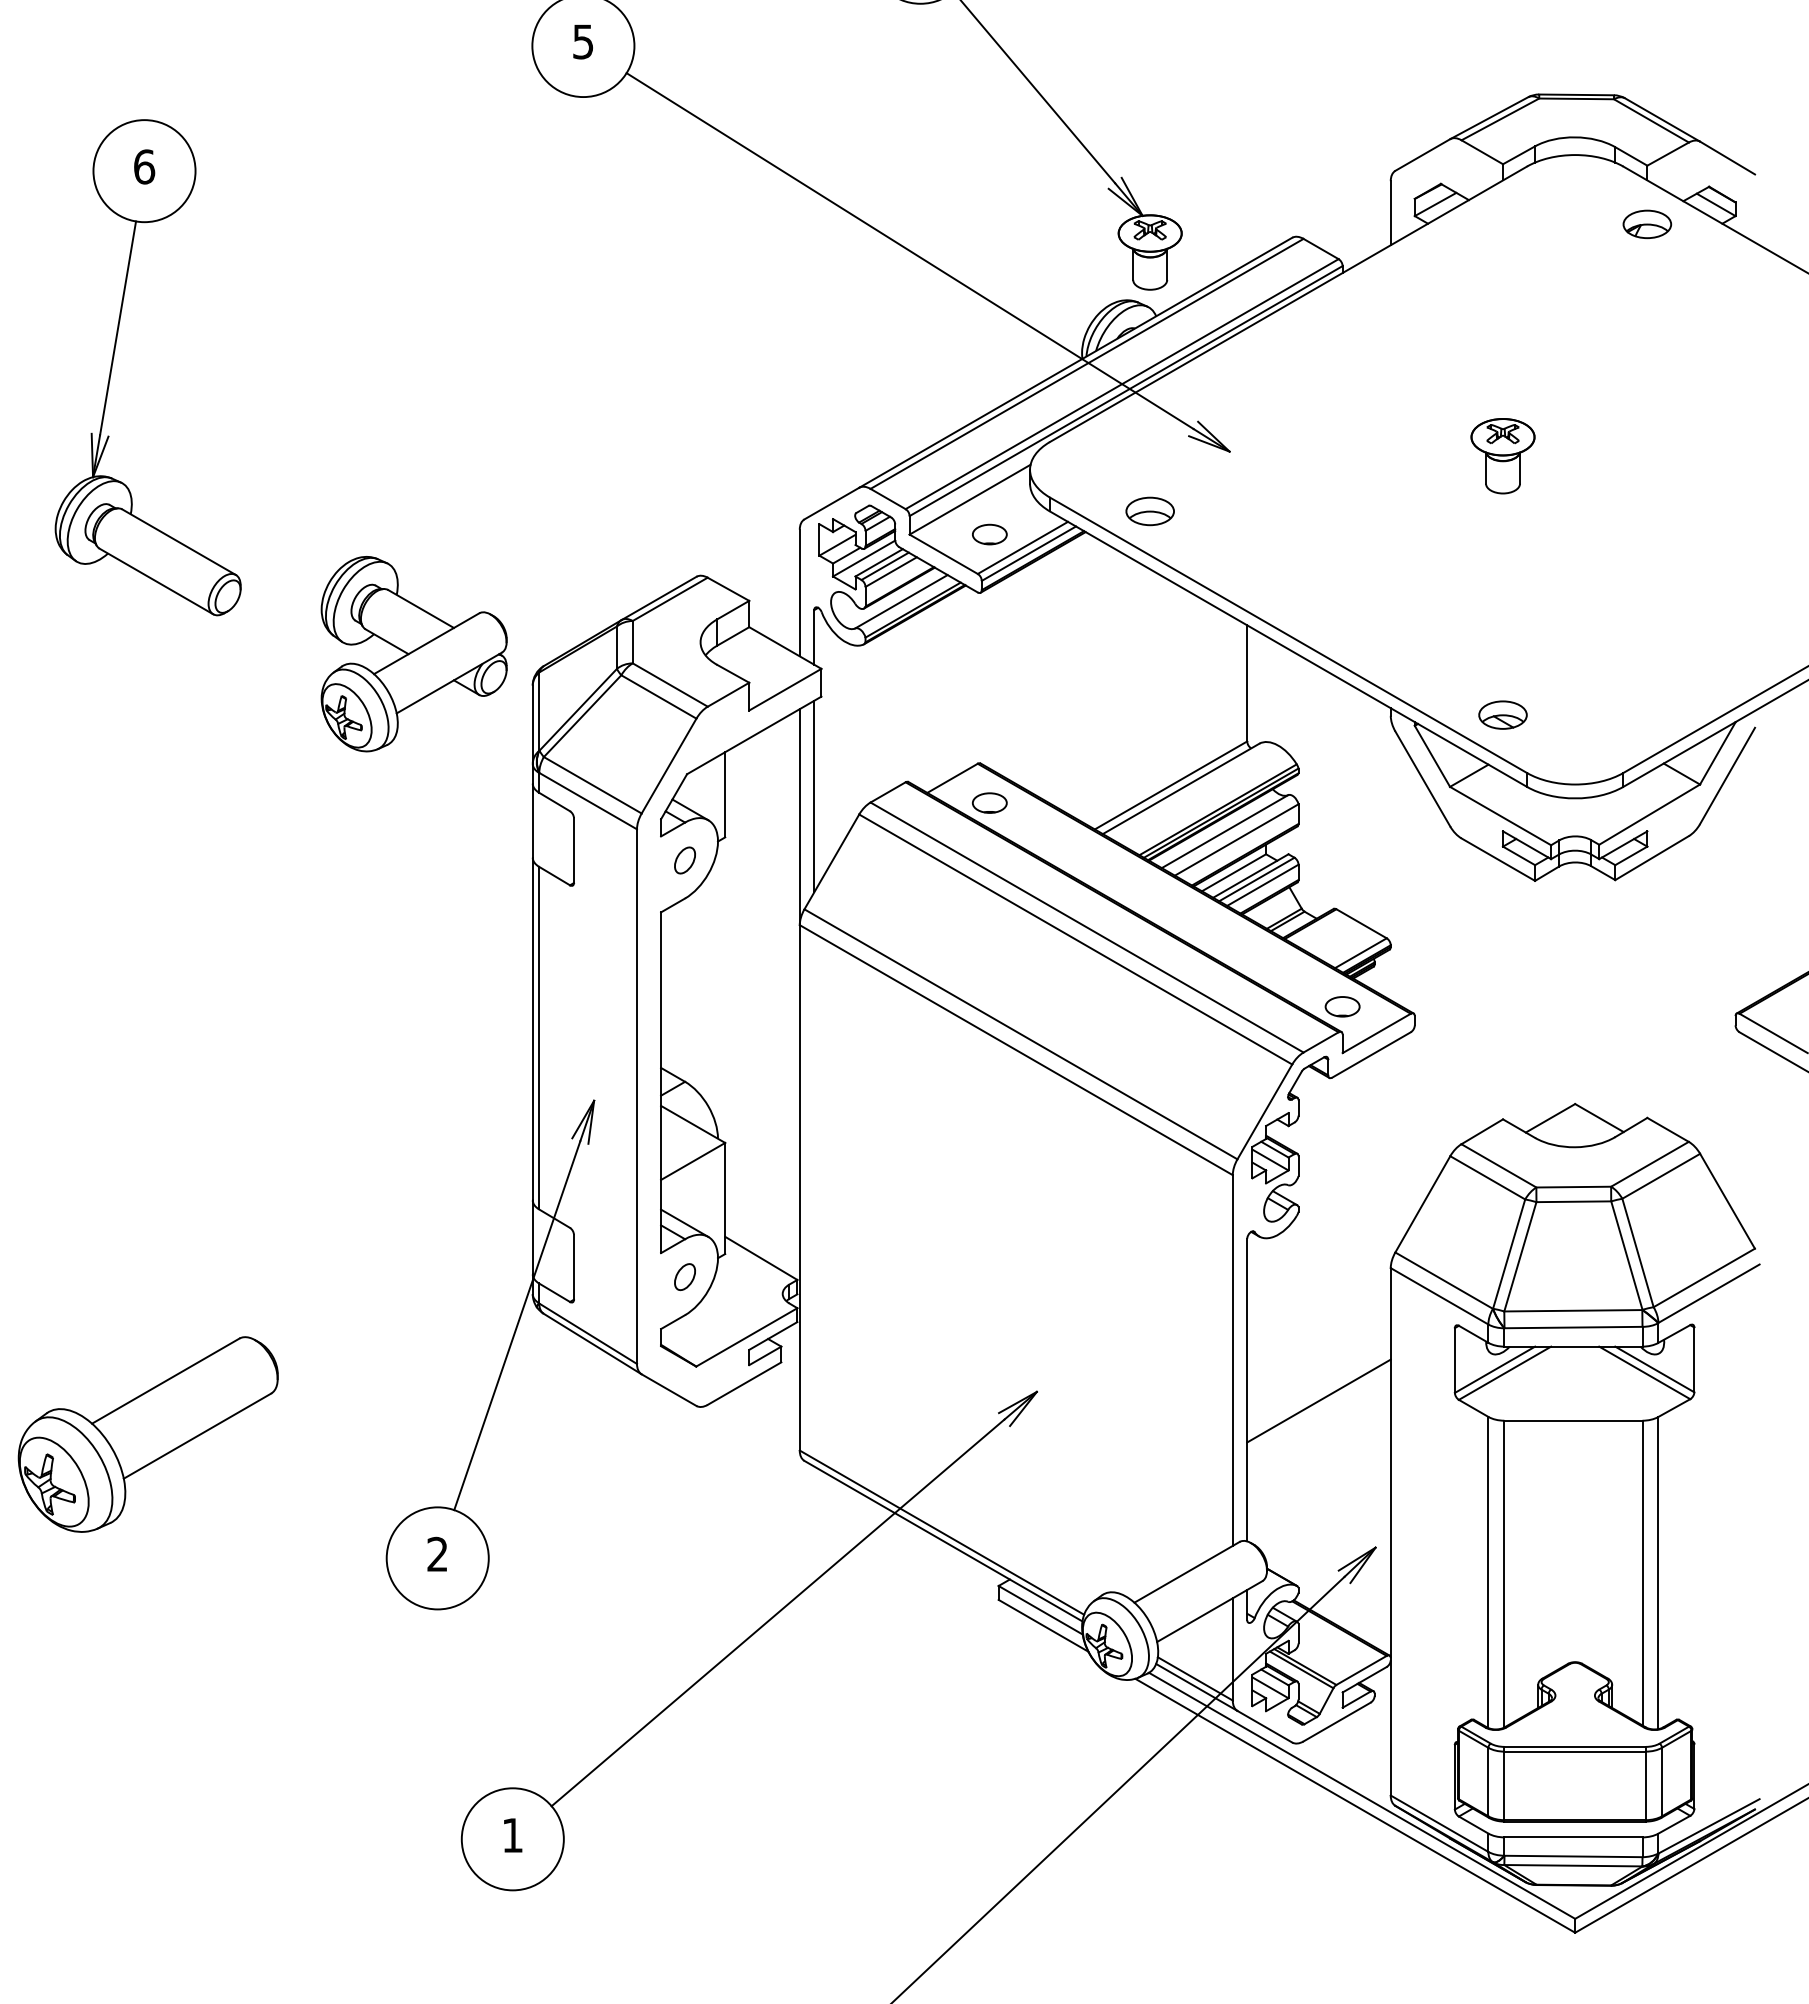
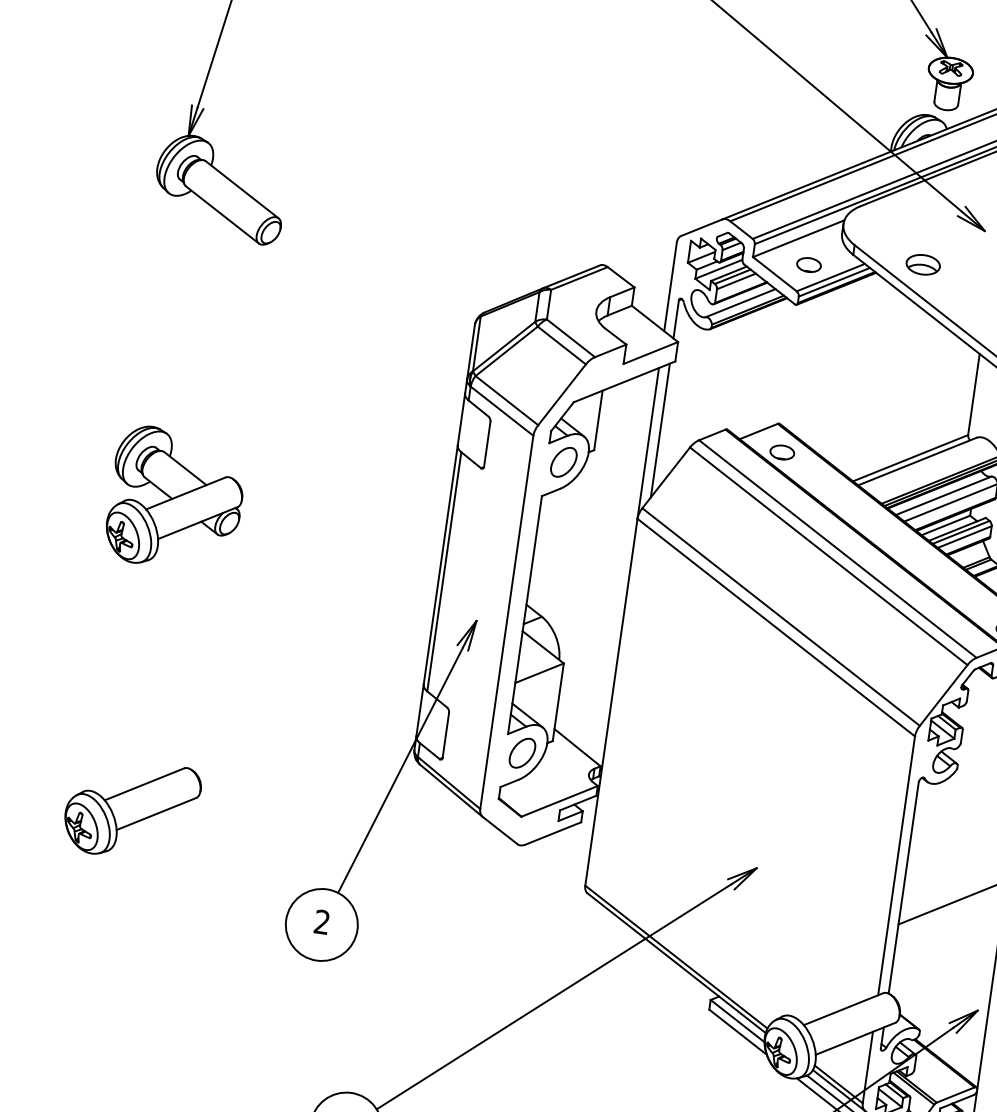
part: (413, 654) -> (175, 499), moved
part: (684, 860) -> (563, 462), size x1.67
part: (684, 1276) -> (522, 752), size x1.67
part: (147, 1434) -> (131, 809), size x0.71

